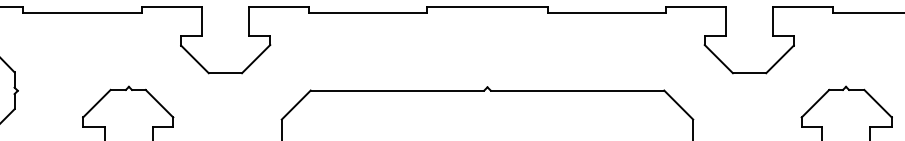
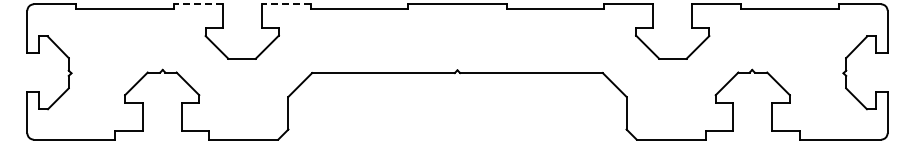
line: (171, 7) -> (197, 4), solid -> dashed
line: (279, 7) -> (286, 4), solid -> dashed

